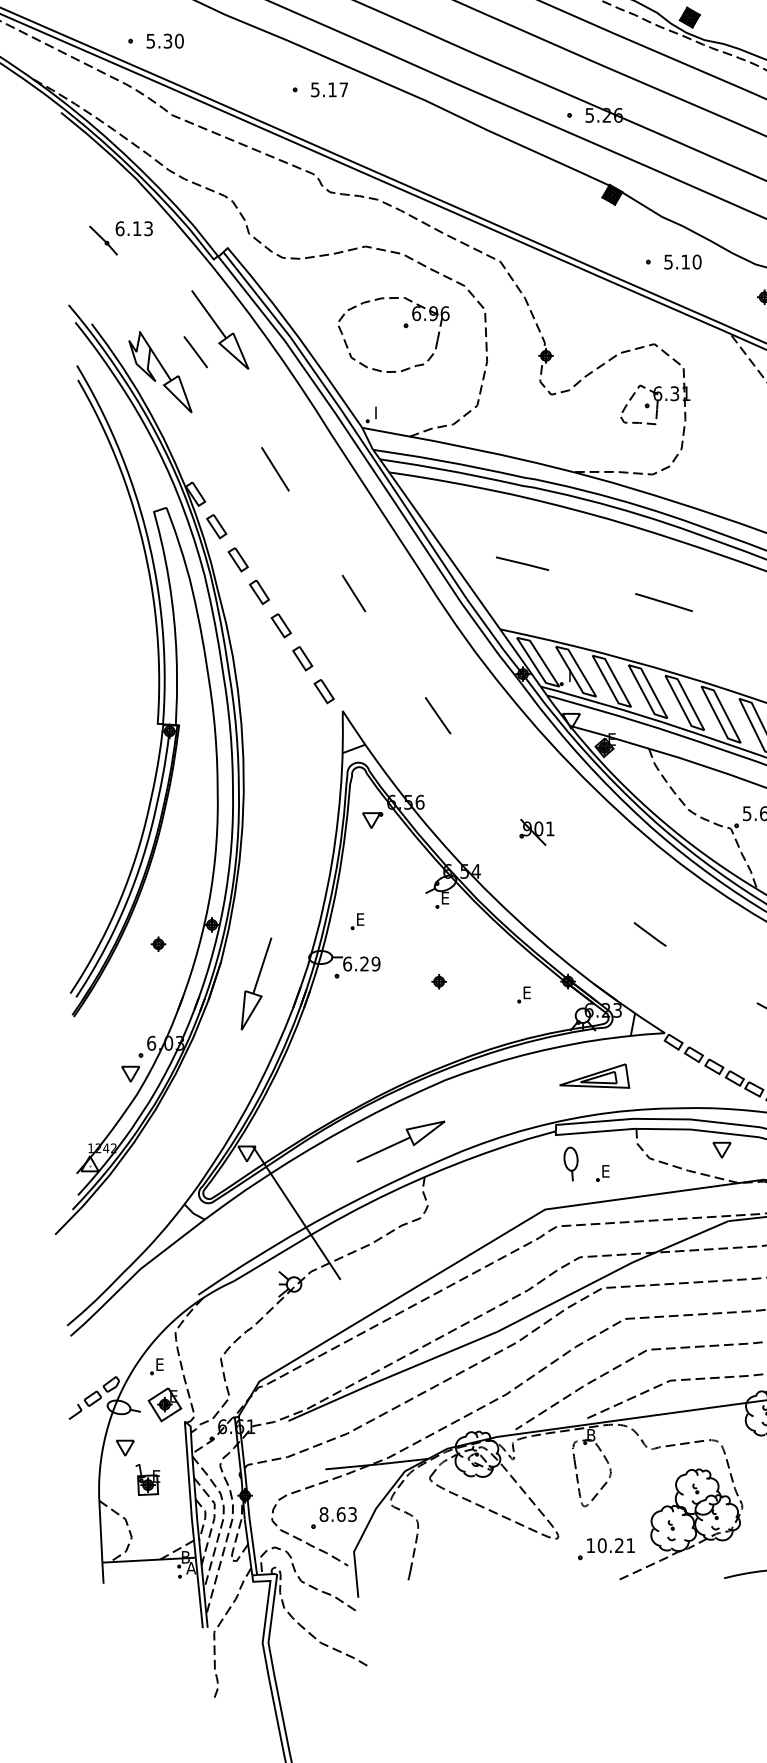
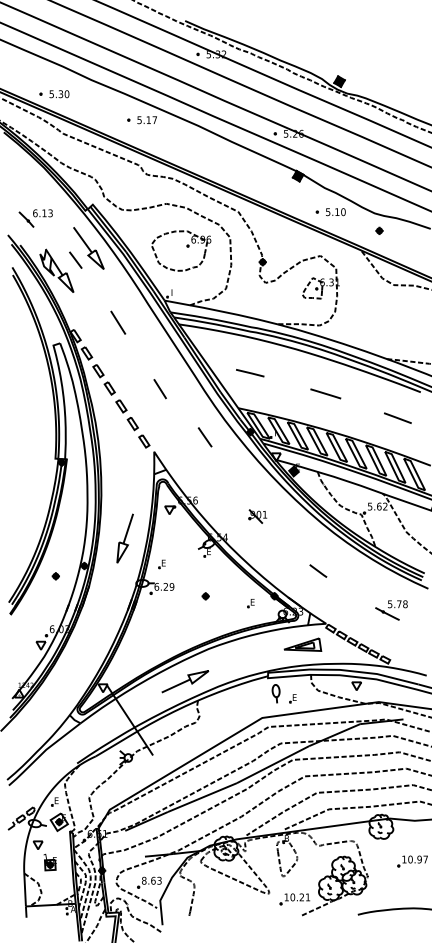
part: (120, 238) -> (35, 218), moved
line: (436, 716) -> (204, 437), moved
part: (255, 983) -> (124, 538), moved
part: (594, 1075) -> (302, 644), moved

